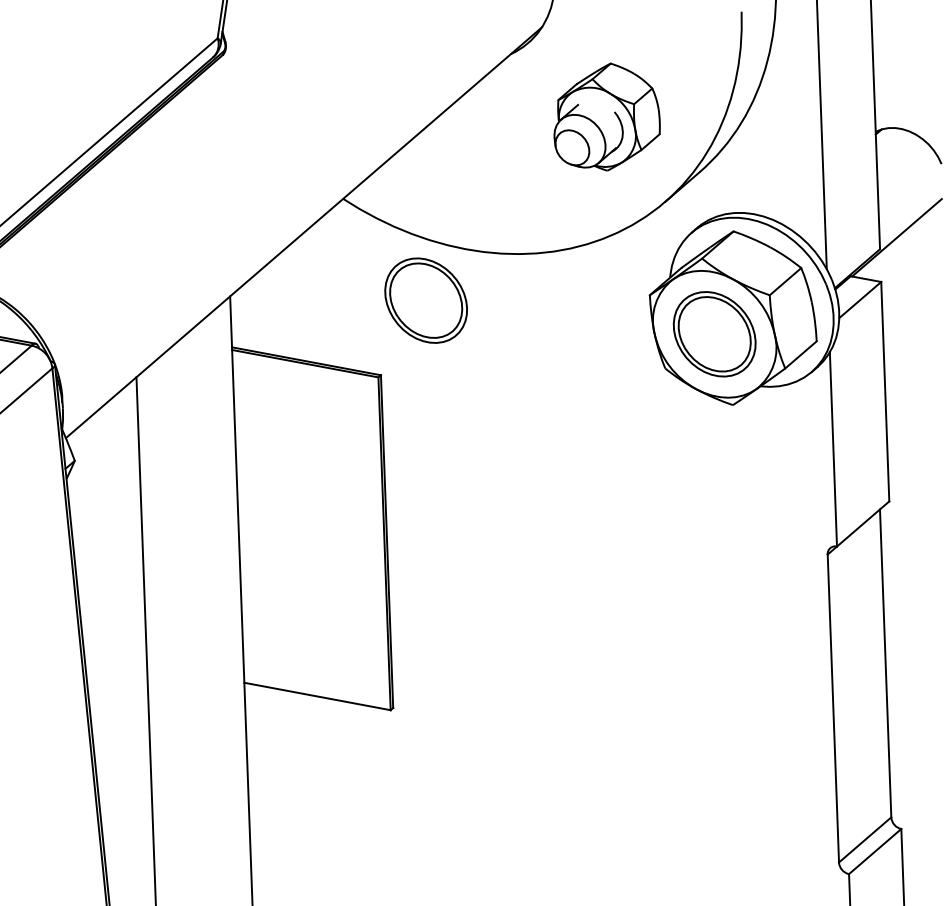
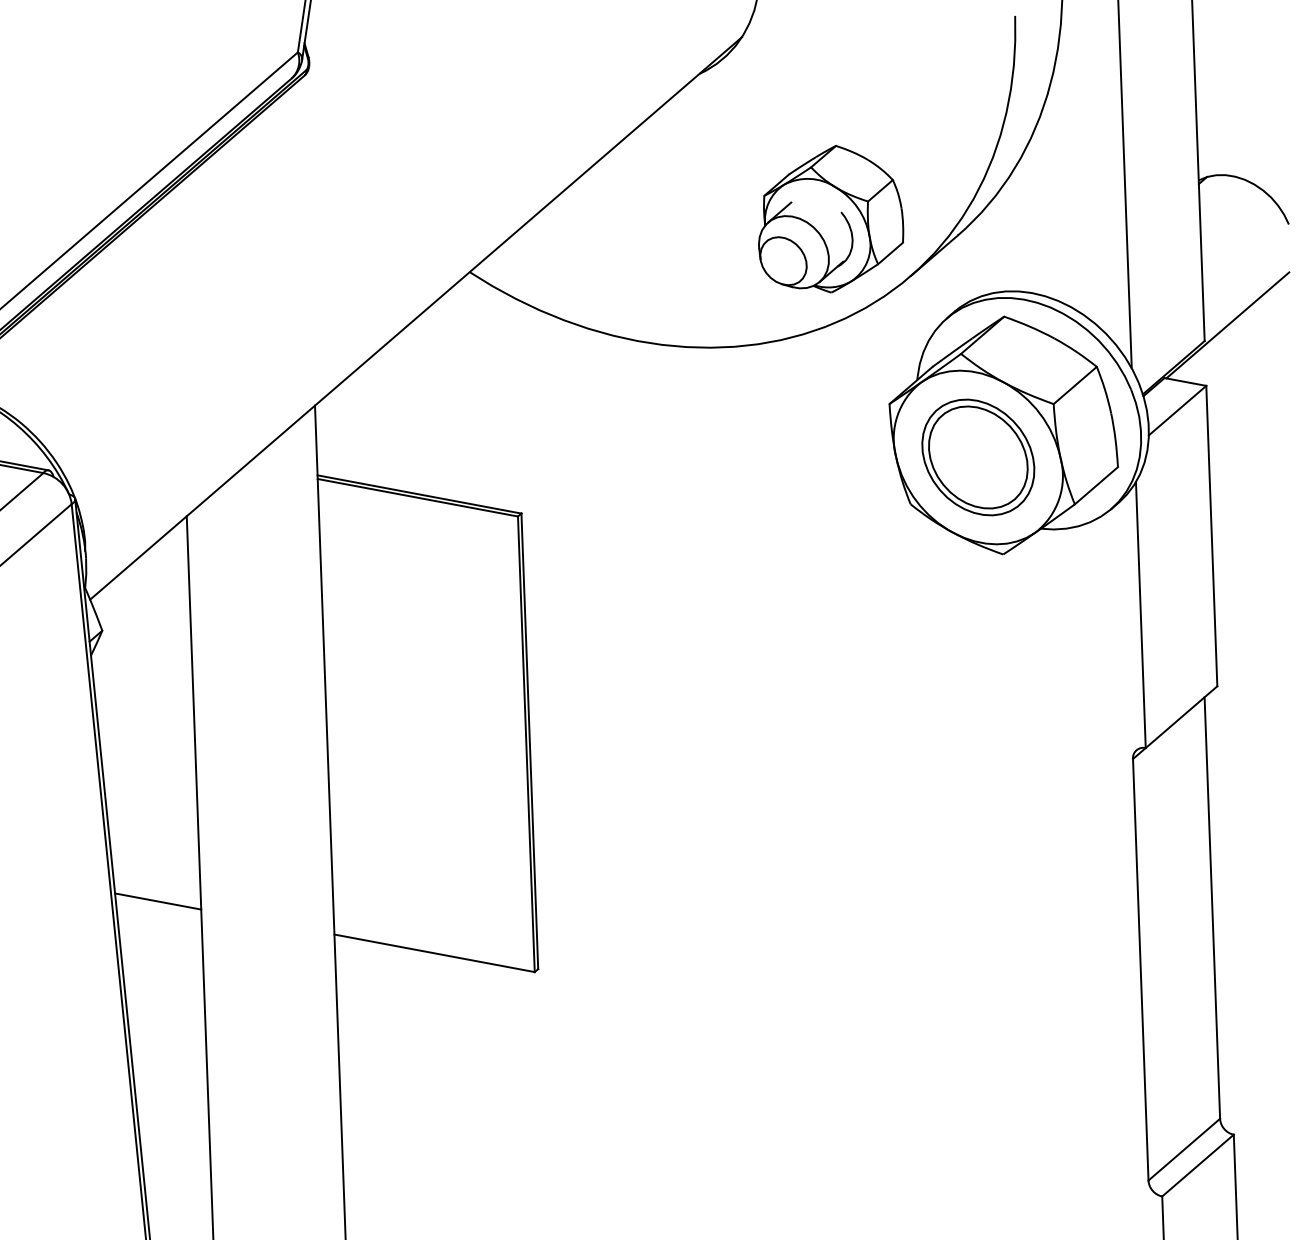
part: (607, 117) -> (831, 219), moved
part: (426, 300) -> (583, 411), removed
line: (115, 658) -> (158, 901), added

